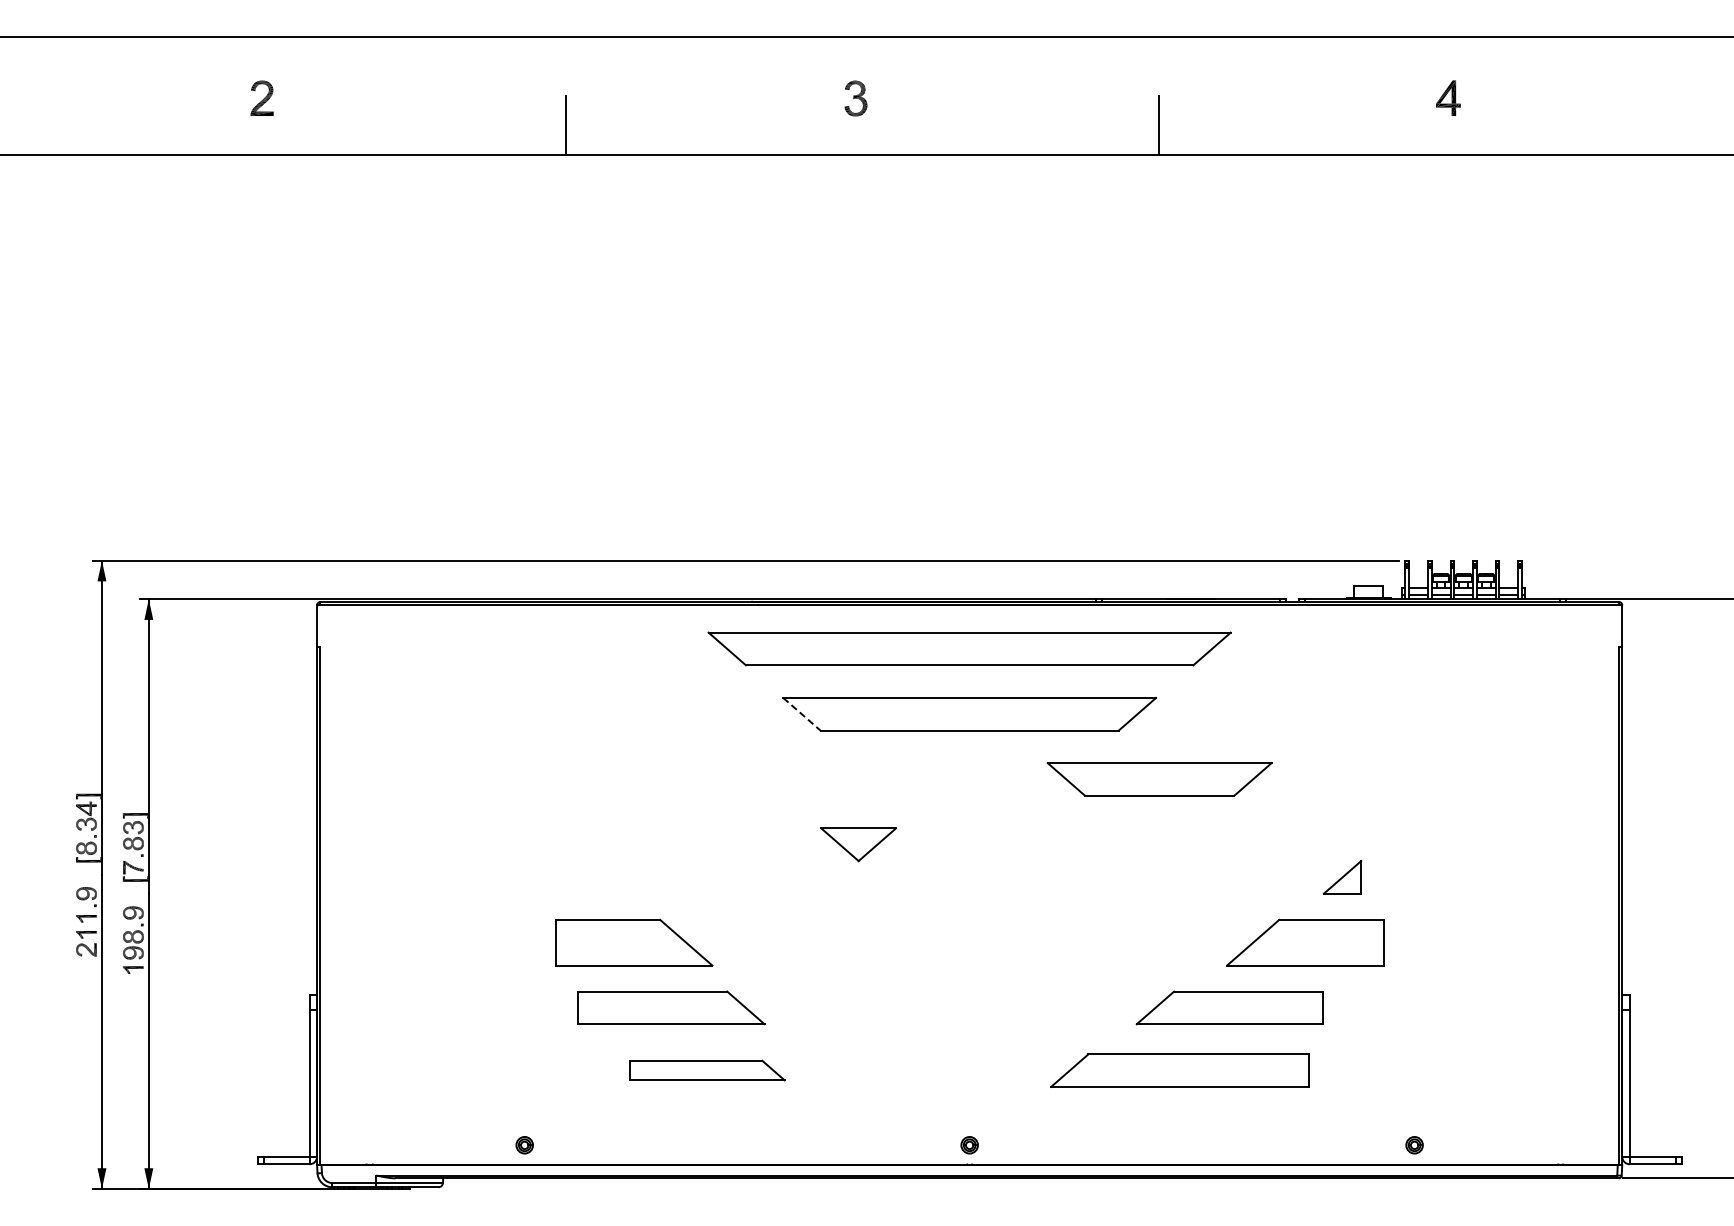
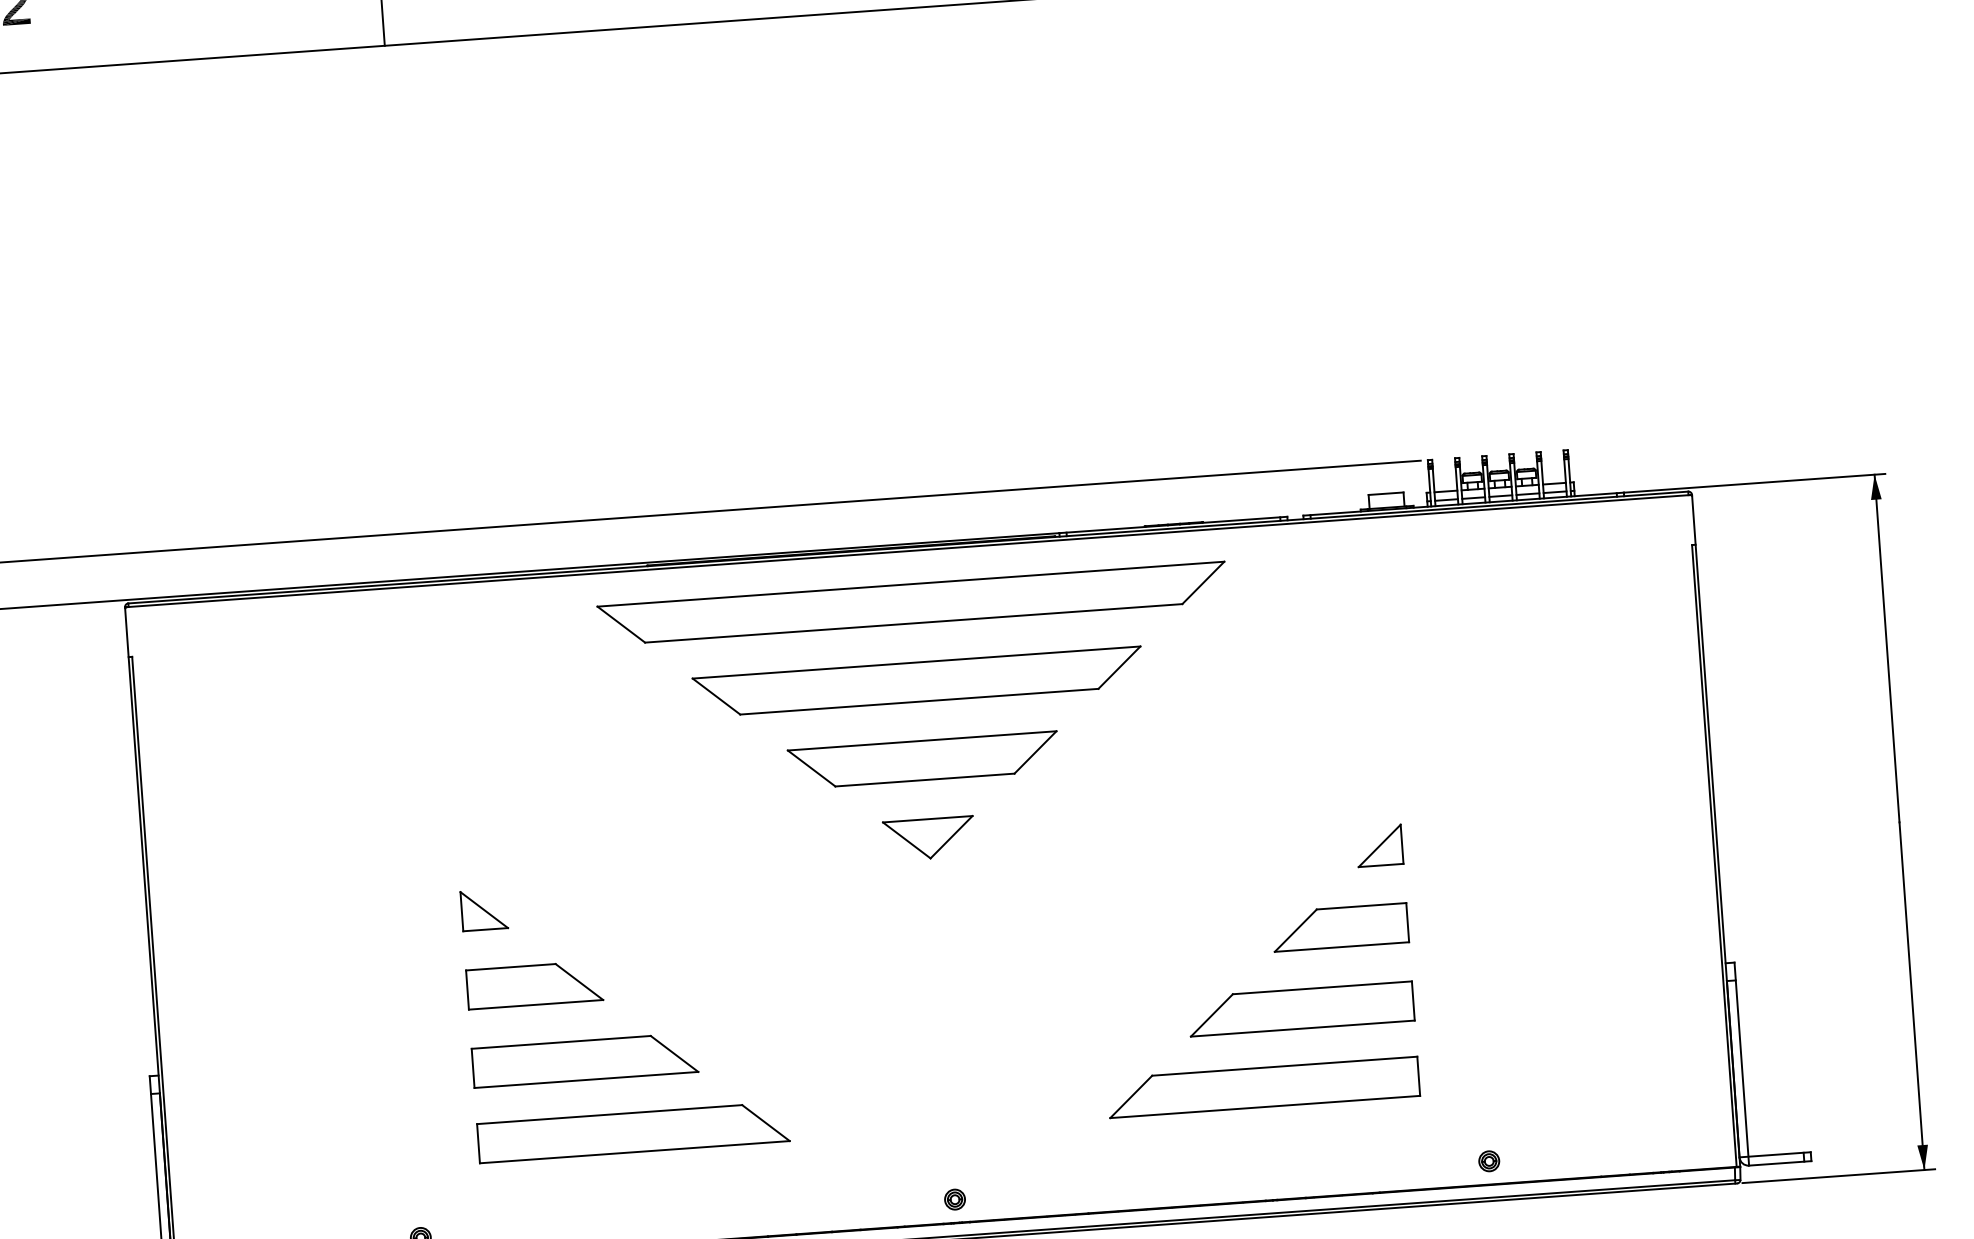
line: (801, 714) -> (716, 696), dashed -> solid
part: (1159, 779) -> (923, 760), moved
part: (858, 844) -> (928, 838), moved
part: (596, 877) -> (483, 910), added
part: (633, 942) -> (533, 985), size x0.71
part: (1304, 942) -> (1339, 927), size x0.71
part: (1229, 1007) -> (1300, 1008), moved
part: (707, 1070) -> (633, 1132), size x1.67
part: (1179, 1070) -> (1262, 1087), moved

